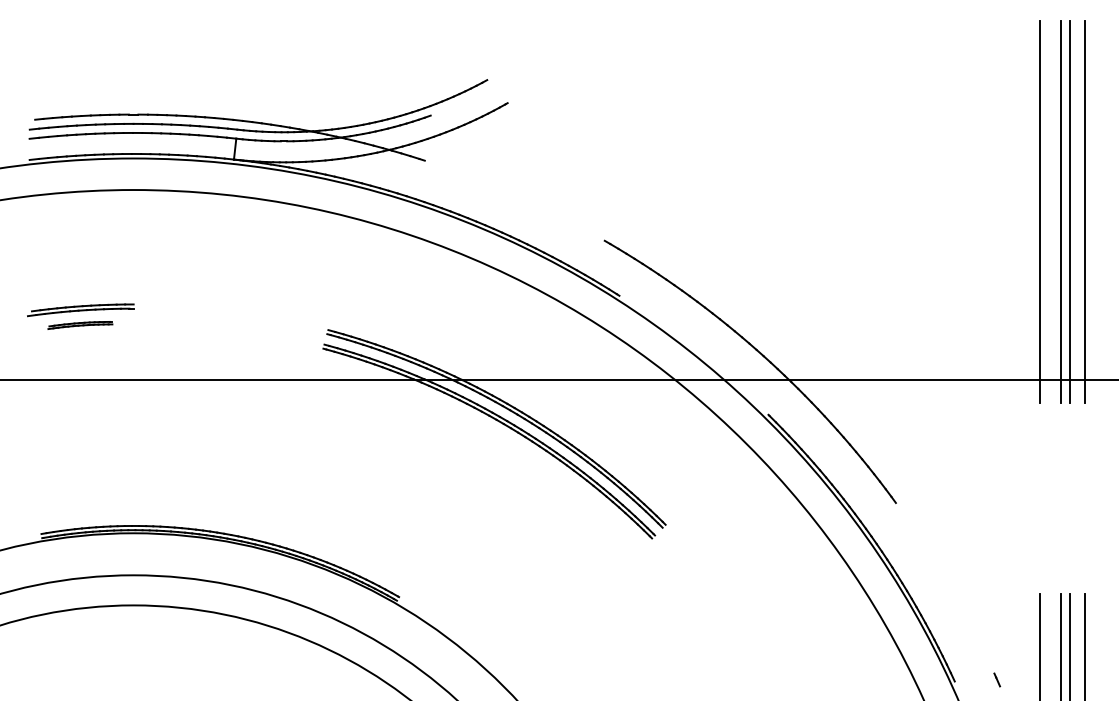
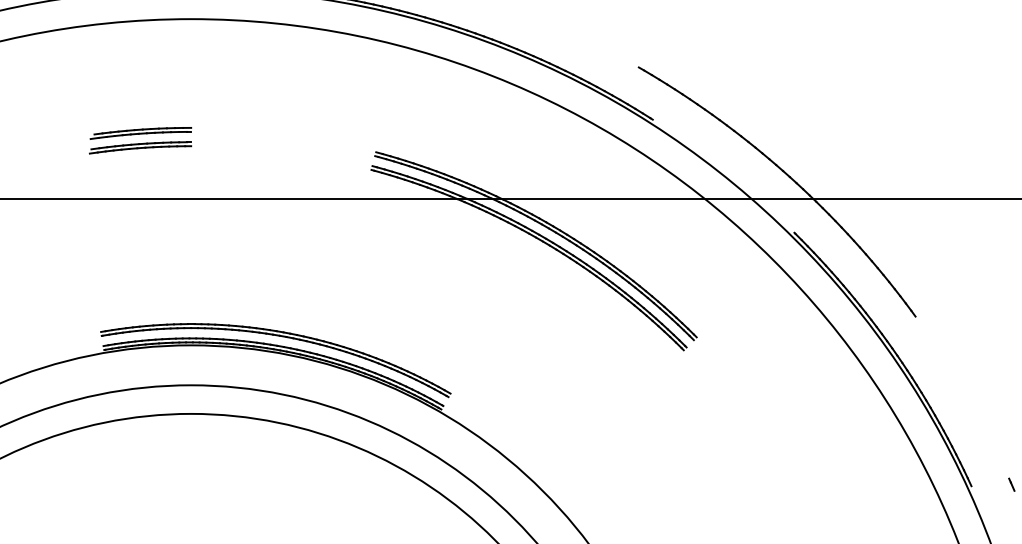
part: (80, 325) -> (140, 147), size x1.67
part: (226, 524) -> (279, 337), added

